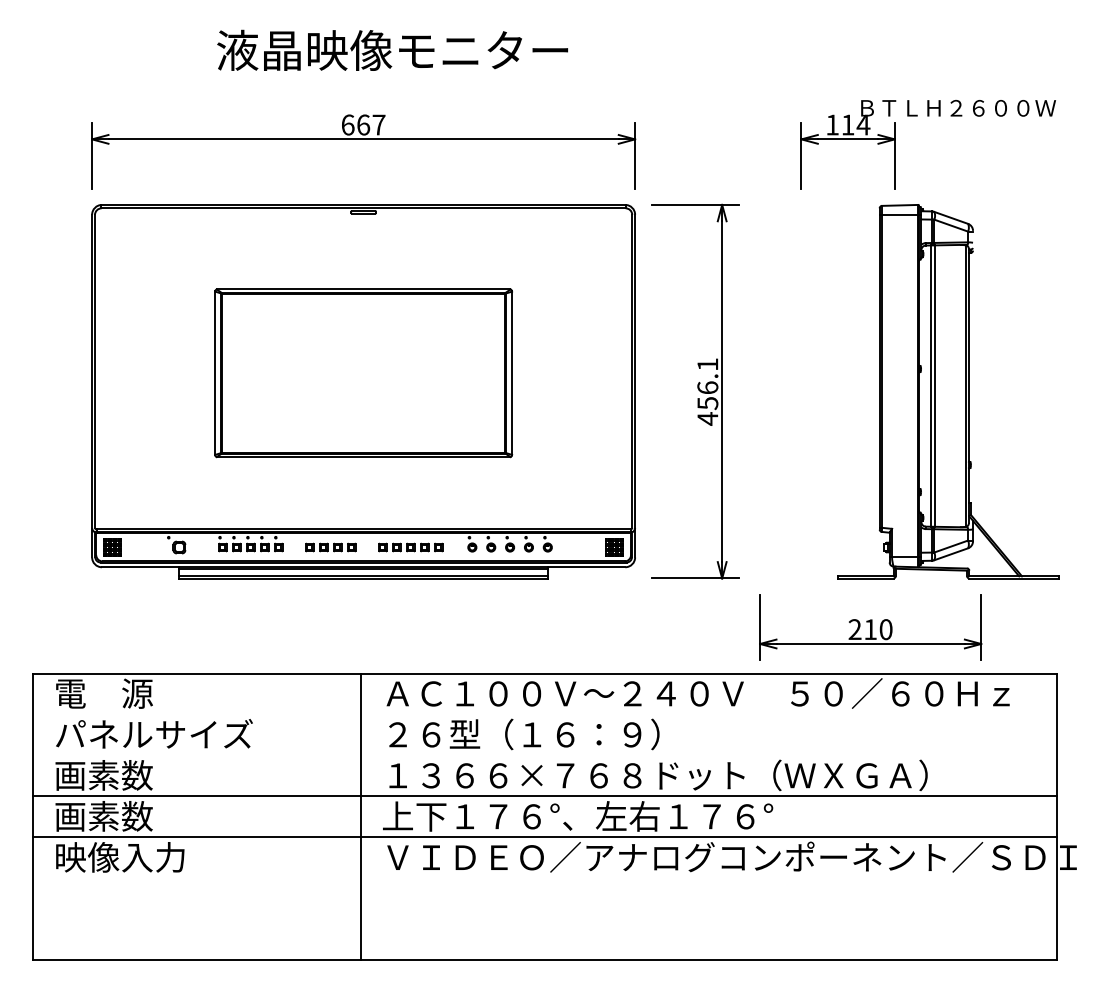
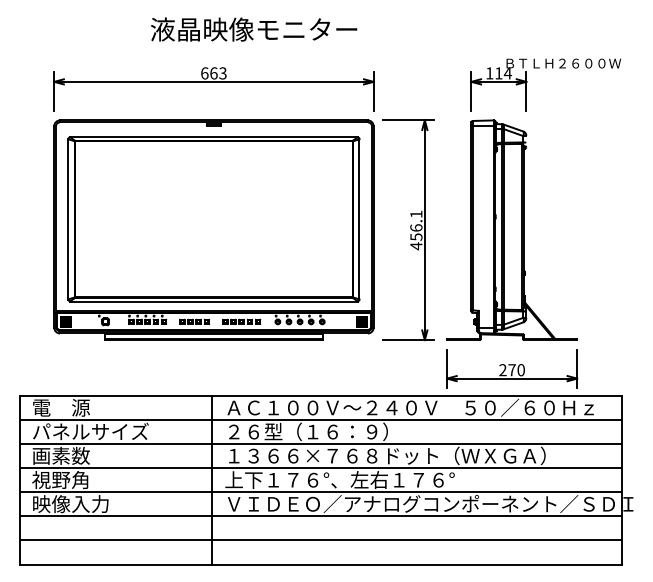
text: (393, 50) -> (254, 29), moved
text: (378, 125) -> (222, 73), 667 -> 663
part: (362, 373) -> (213, 219), size x1.67
part: (947, 390) -> (511, 229), moved
text: (869, 630) -> (511, 370), 210 -> 270
line: (544, 715) -> (320, 420), added
line: (544, 756) -> (320, 444), added
text: (102, 817) -> (60, 480), 画素数 -> 視野角
line: (544, 878) -> (320, 516), added
line: (544, 919) -> (320, 540), added

